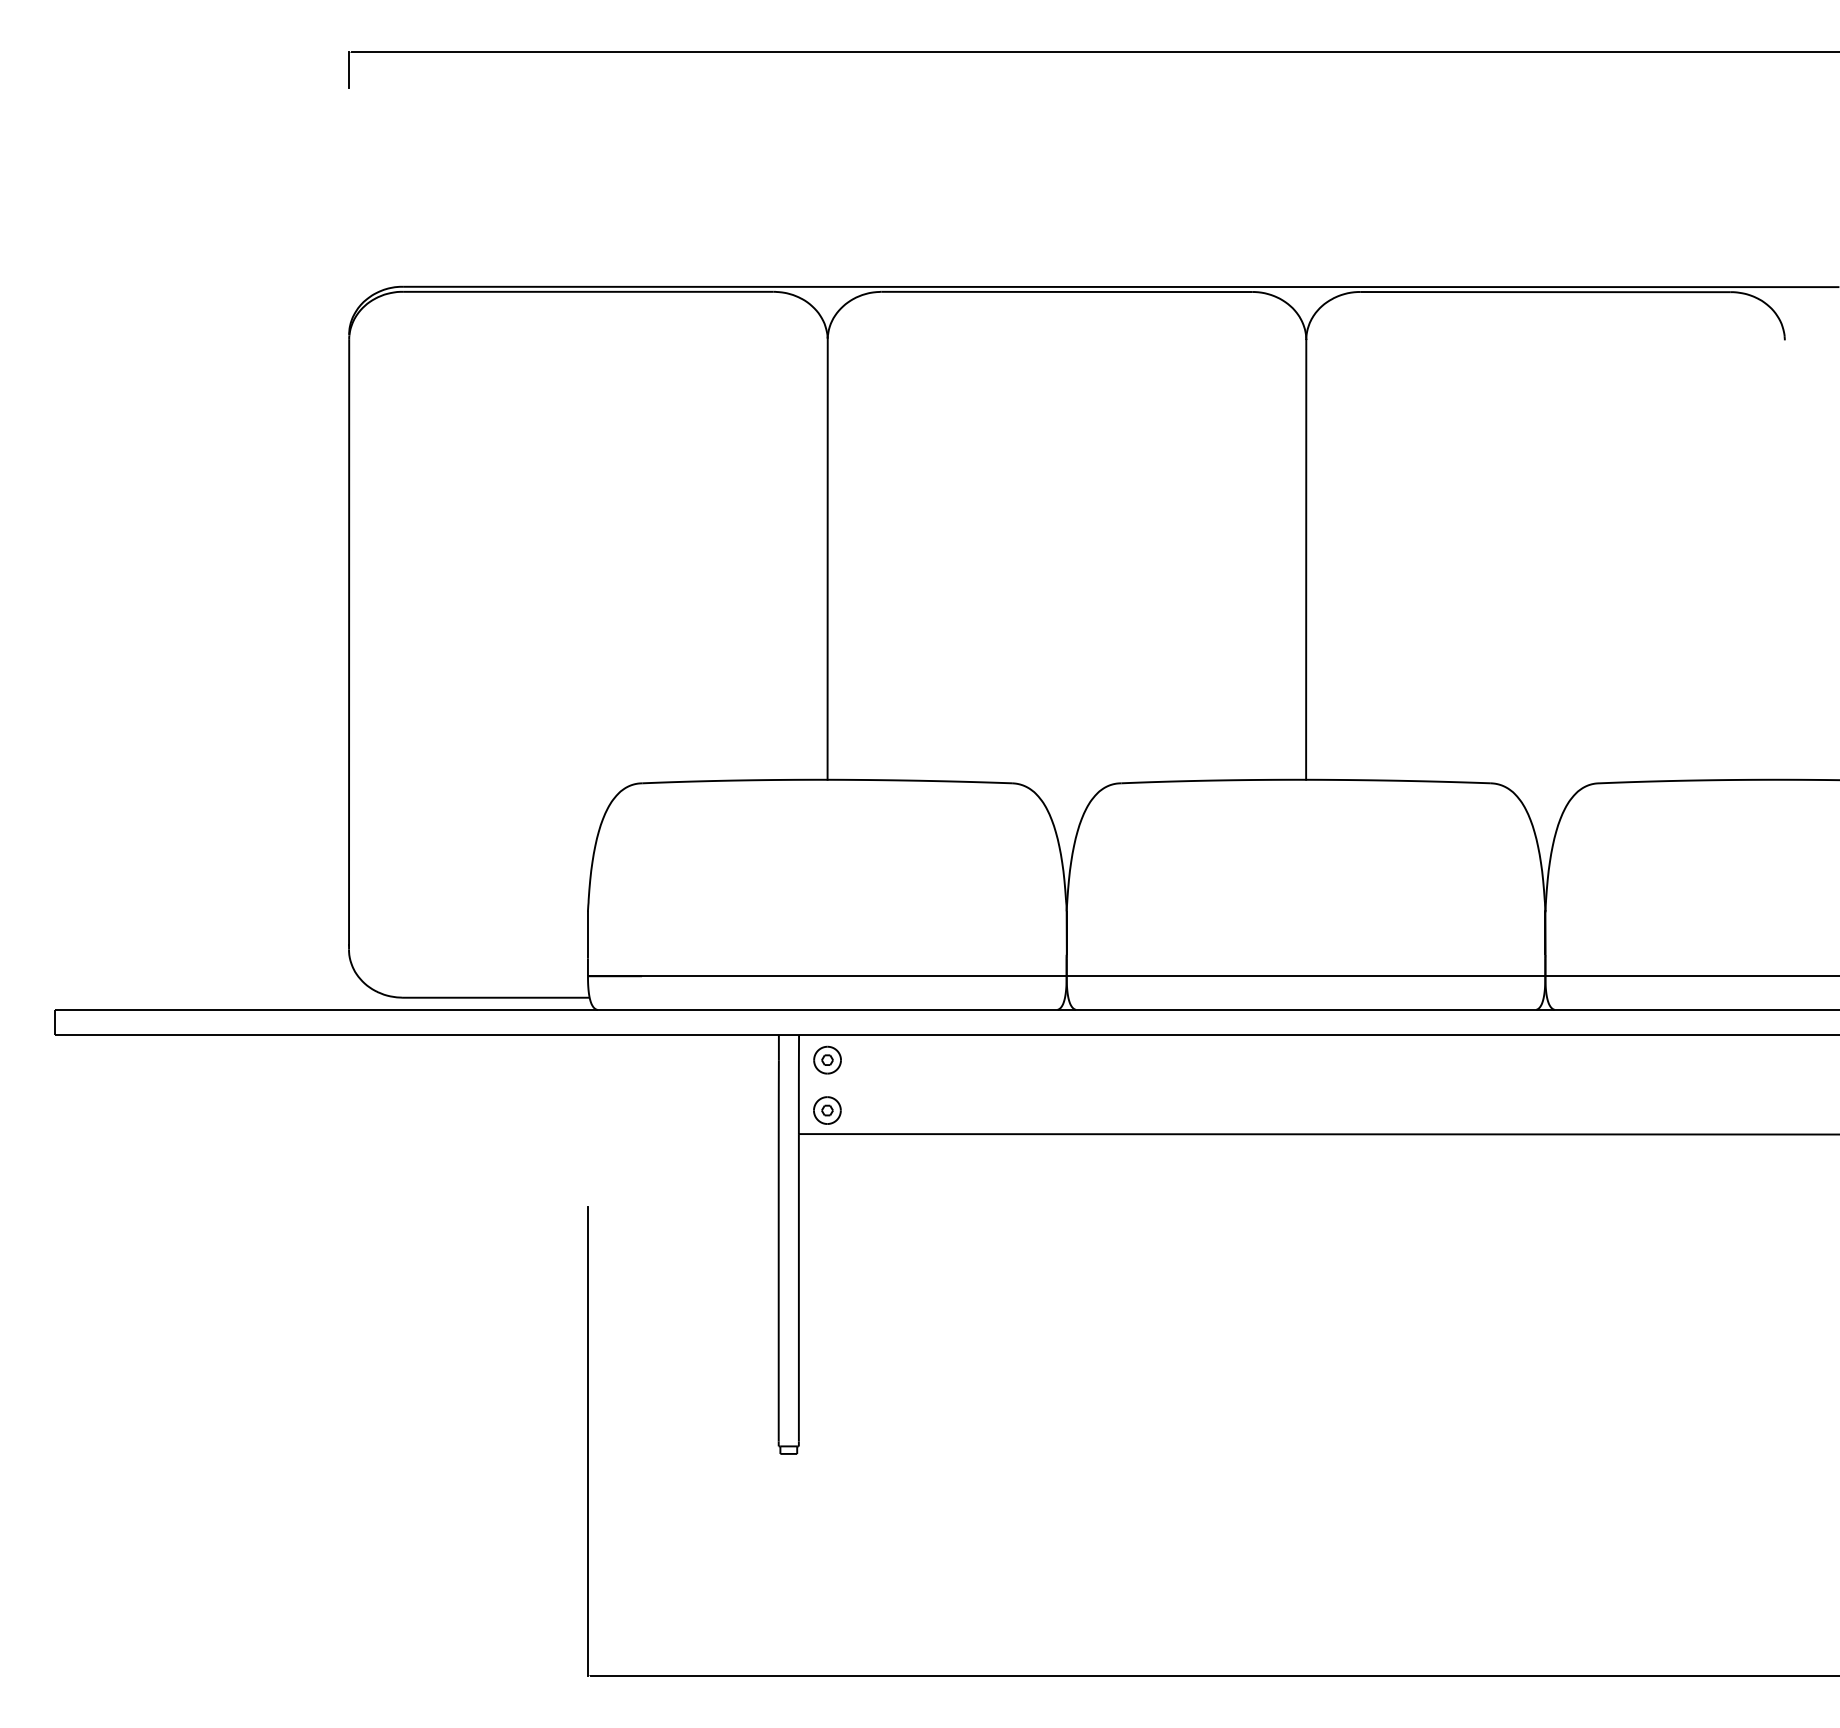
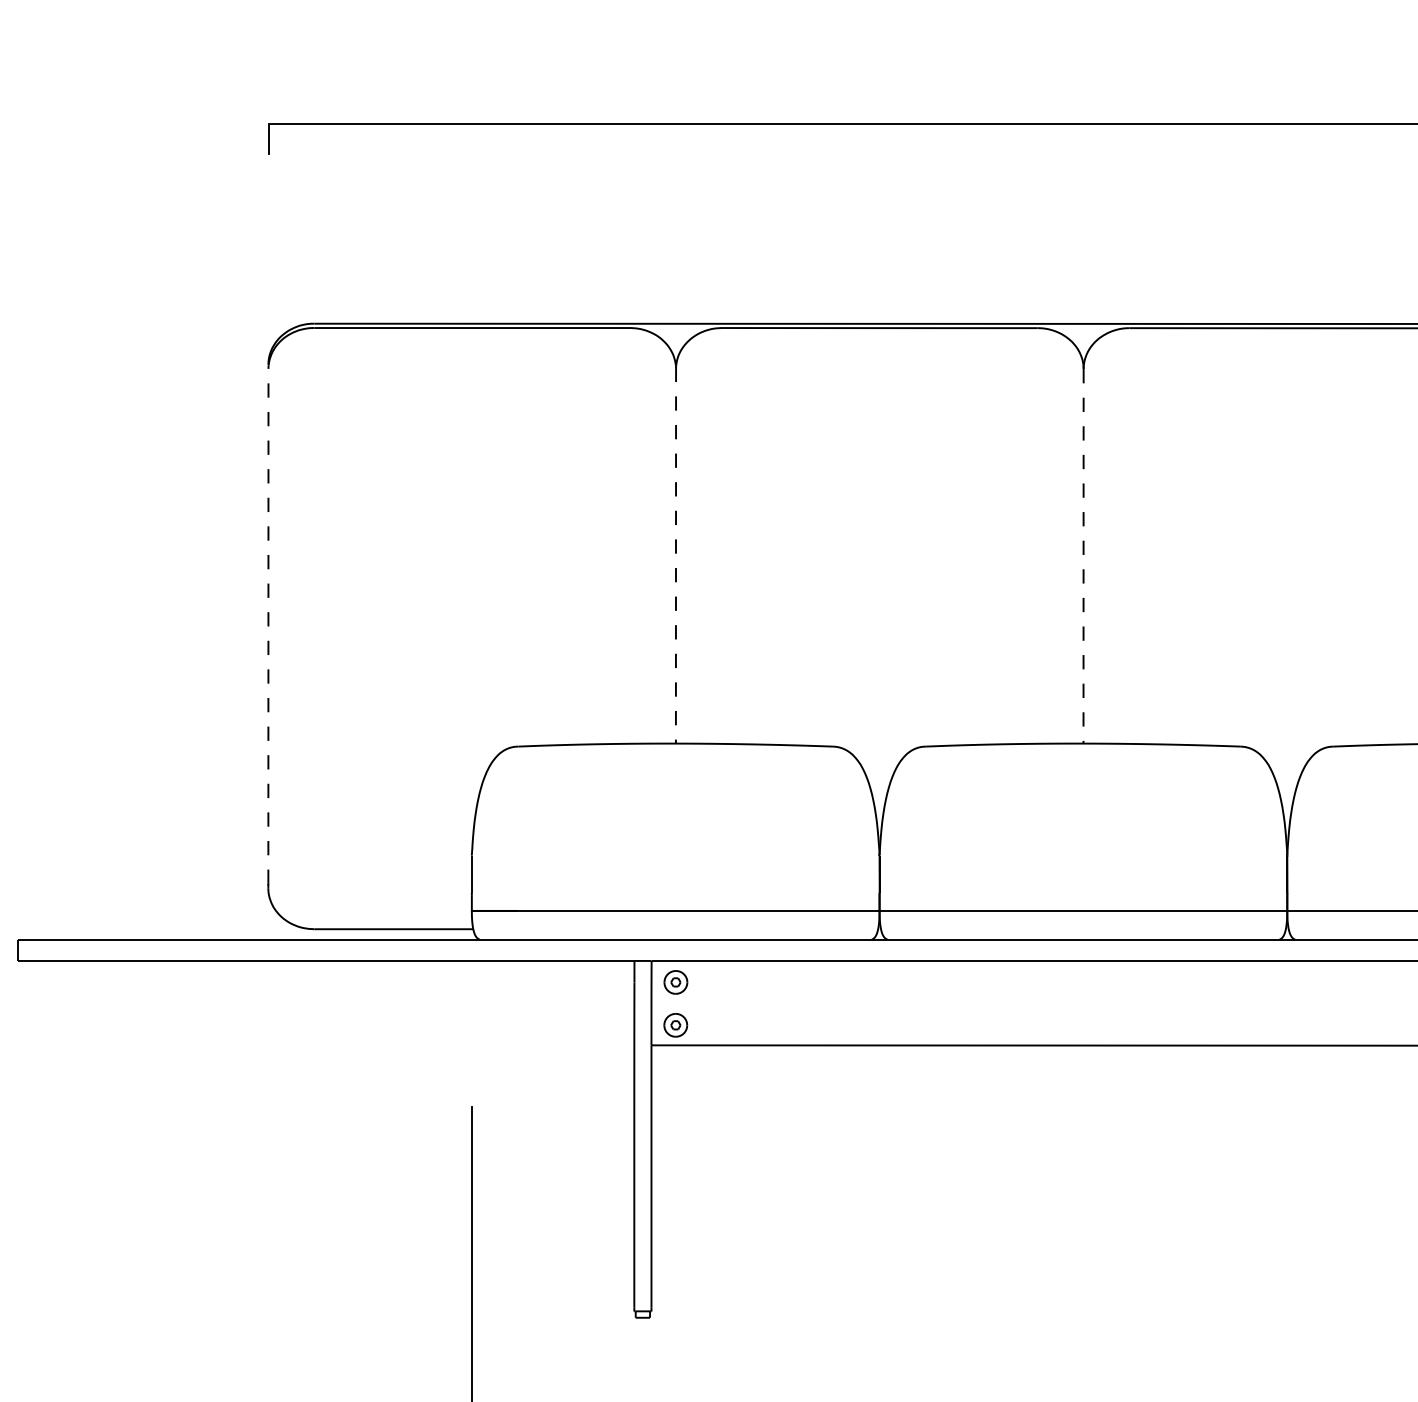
line: (827, 559) -> (675, 555), solid -> dashed
line: (1306, 559) -> (1083, 555), solid -> dashed
line: (349, 641) -> (268, 625), solid -> dashed

